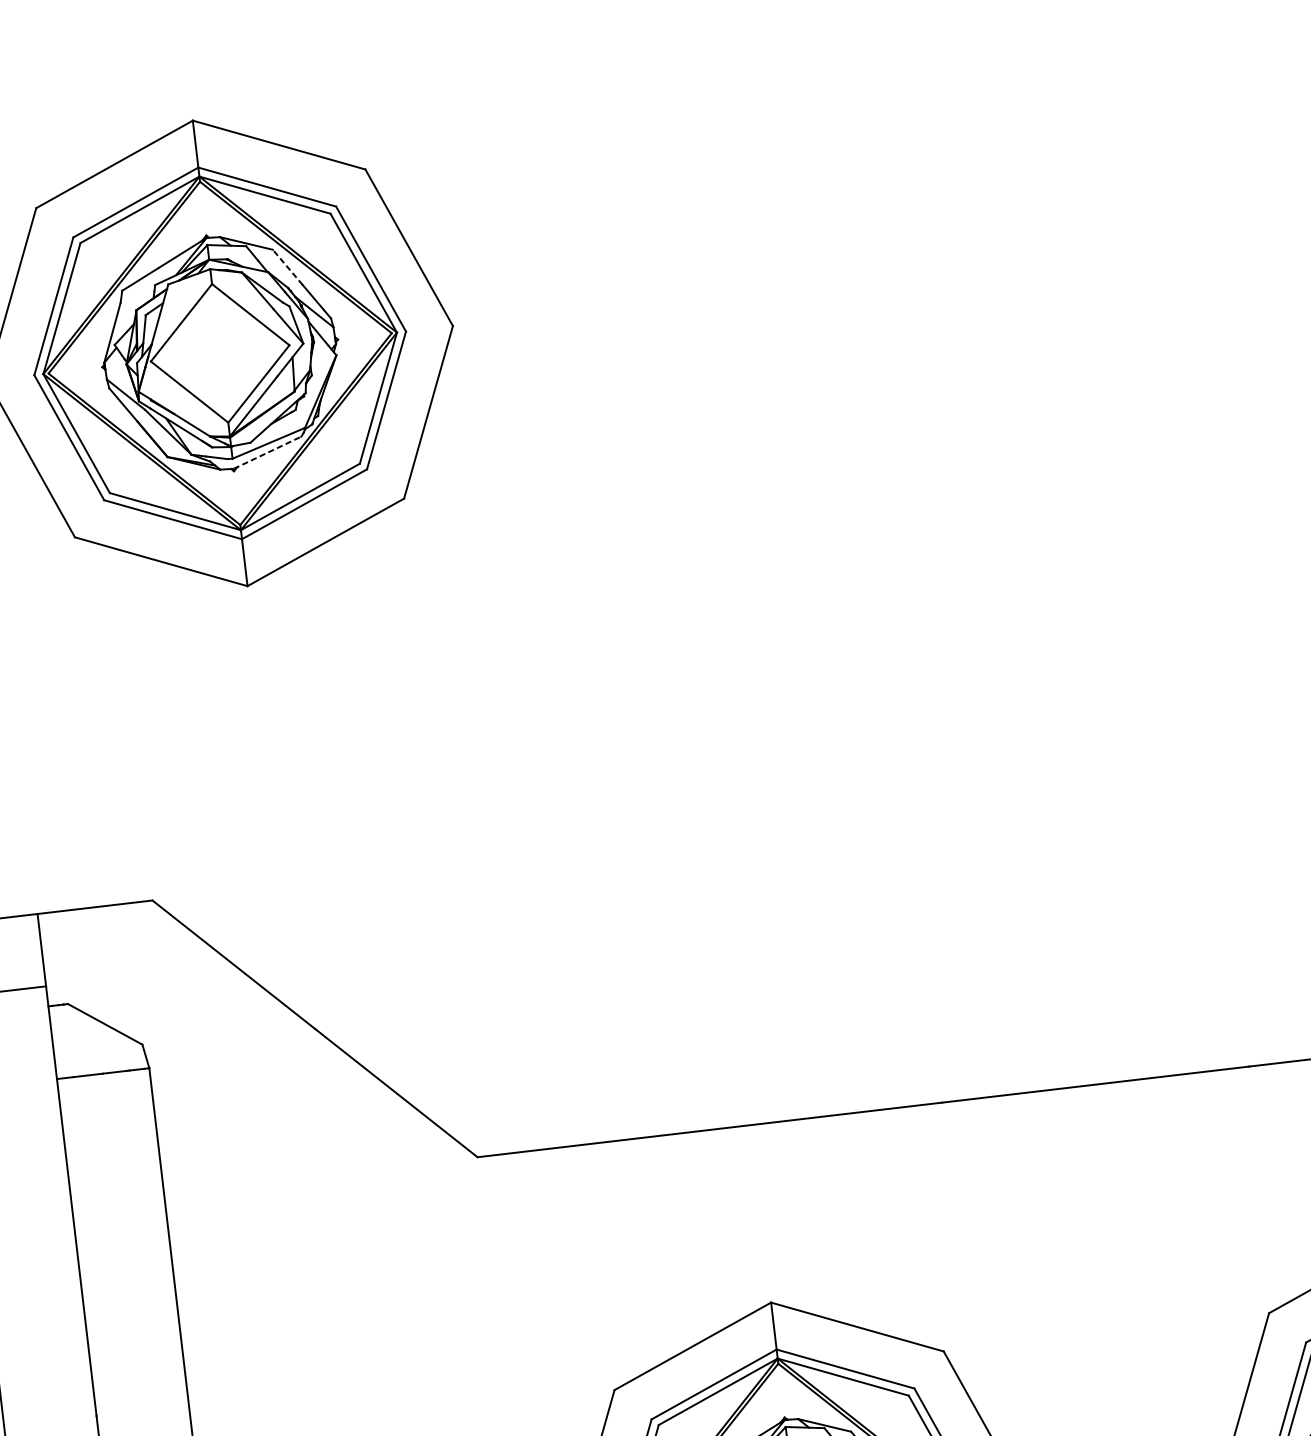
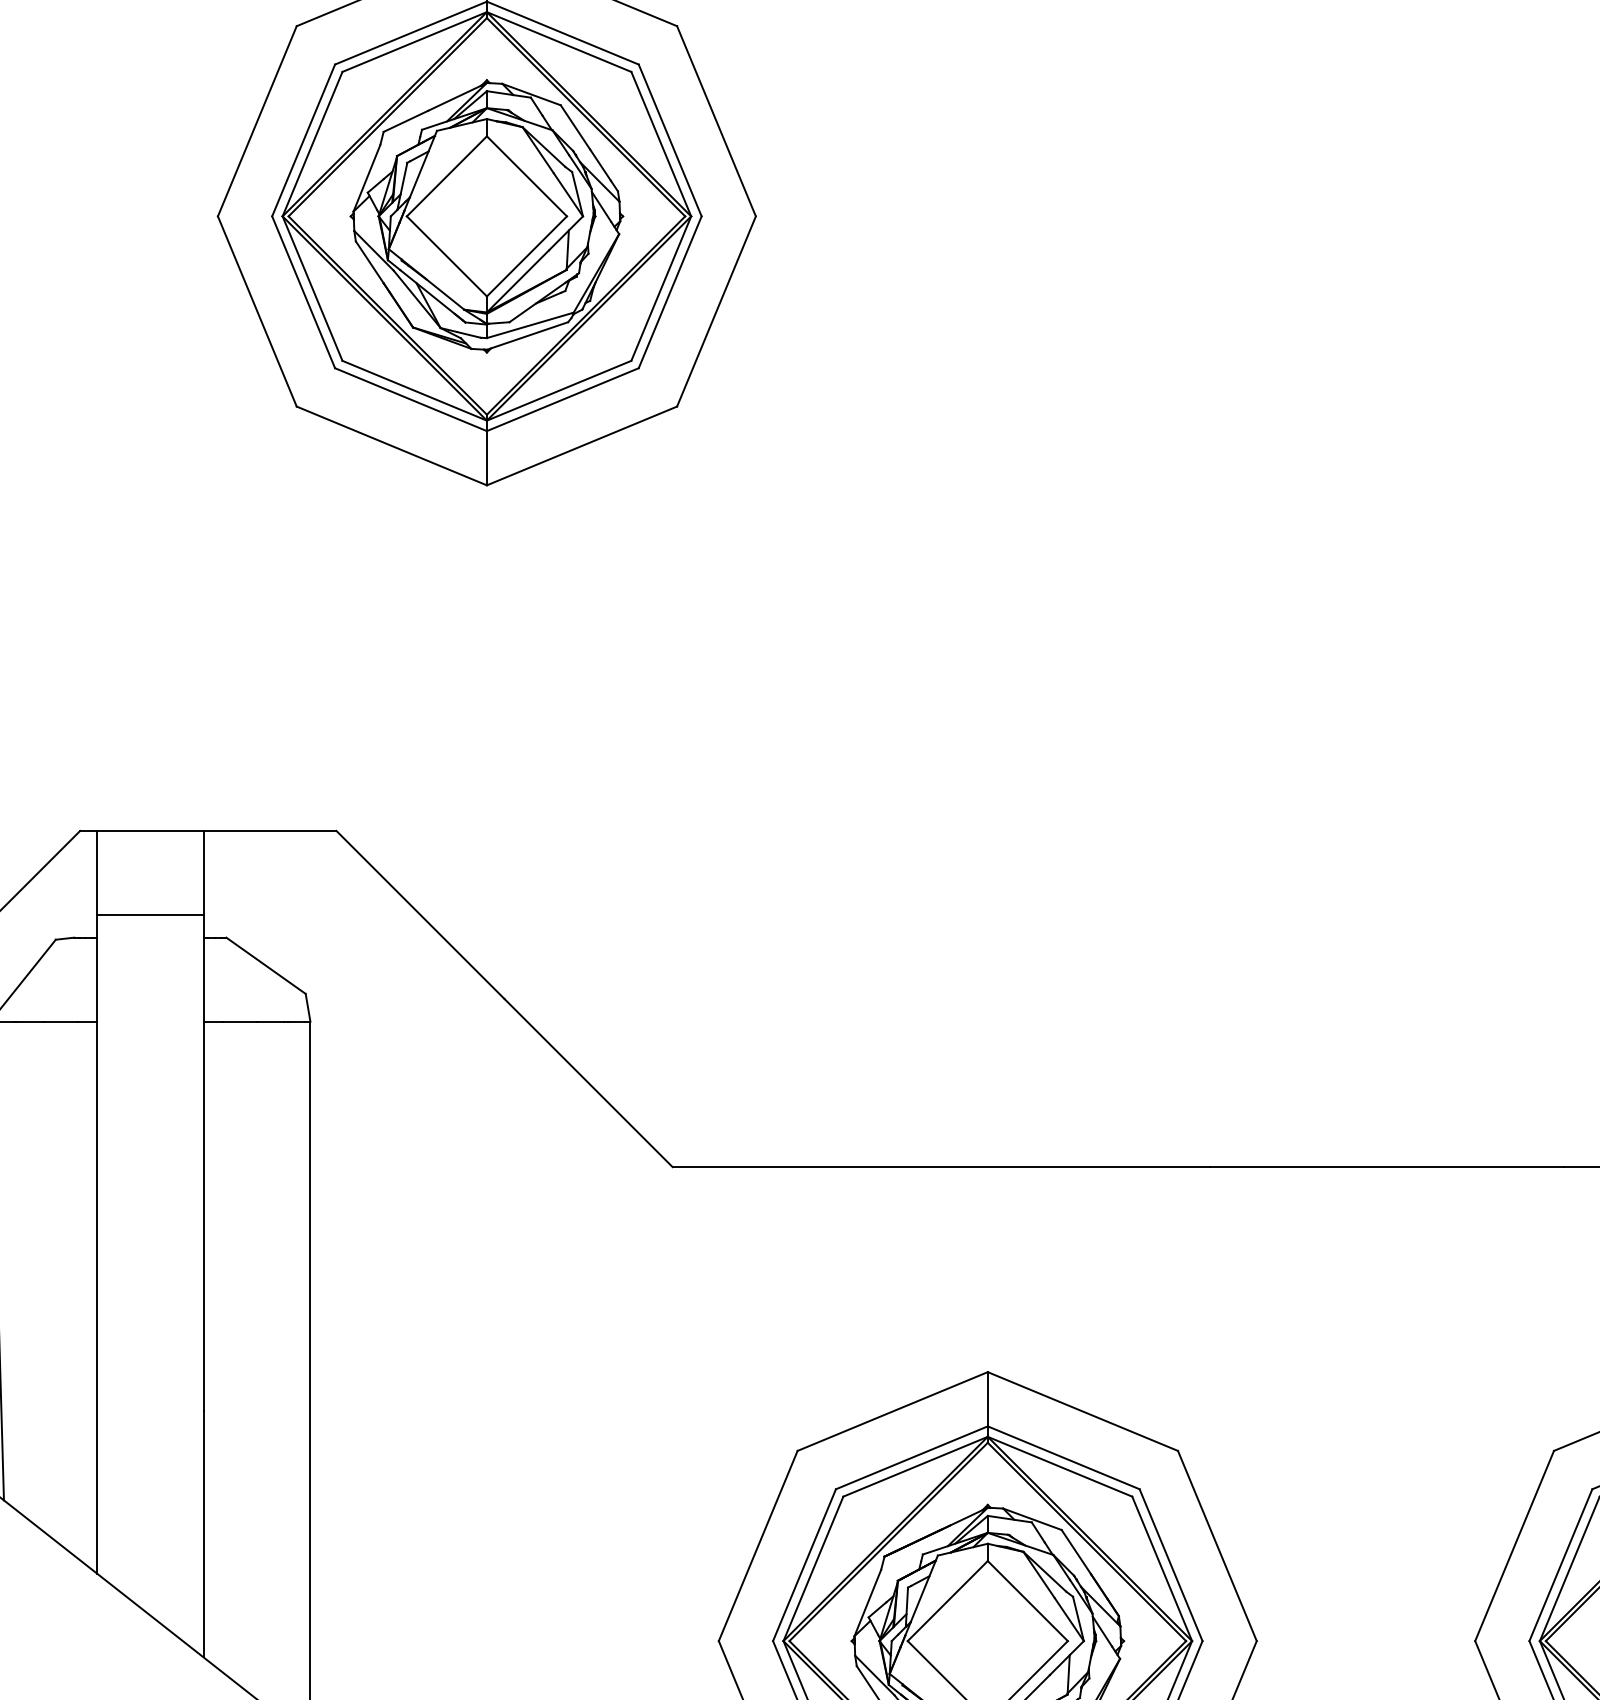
line: (287, 267) -> (575, 127), dashed -> solid
line: (267, 453) -> (527, 336), dashed -> solid

